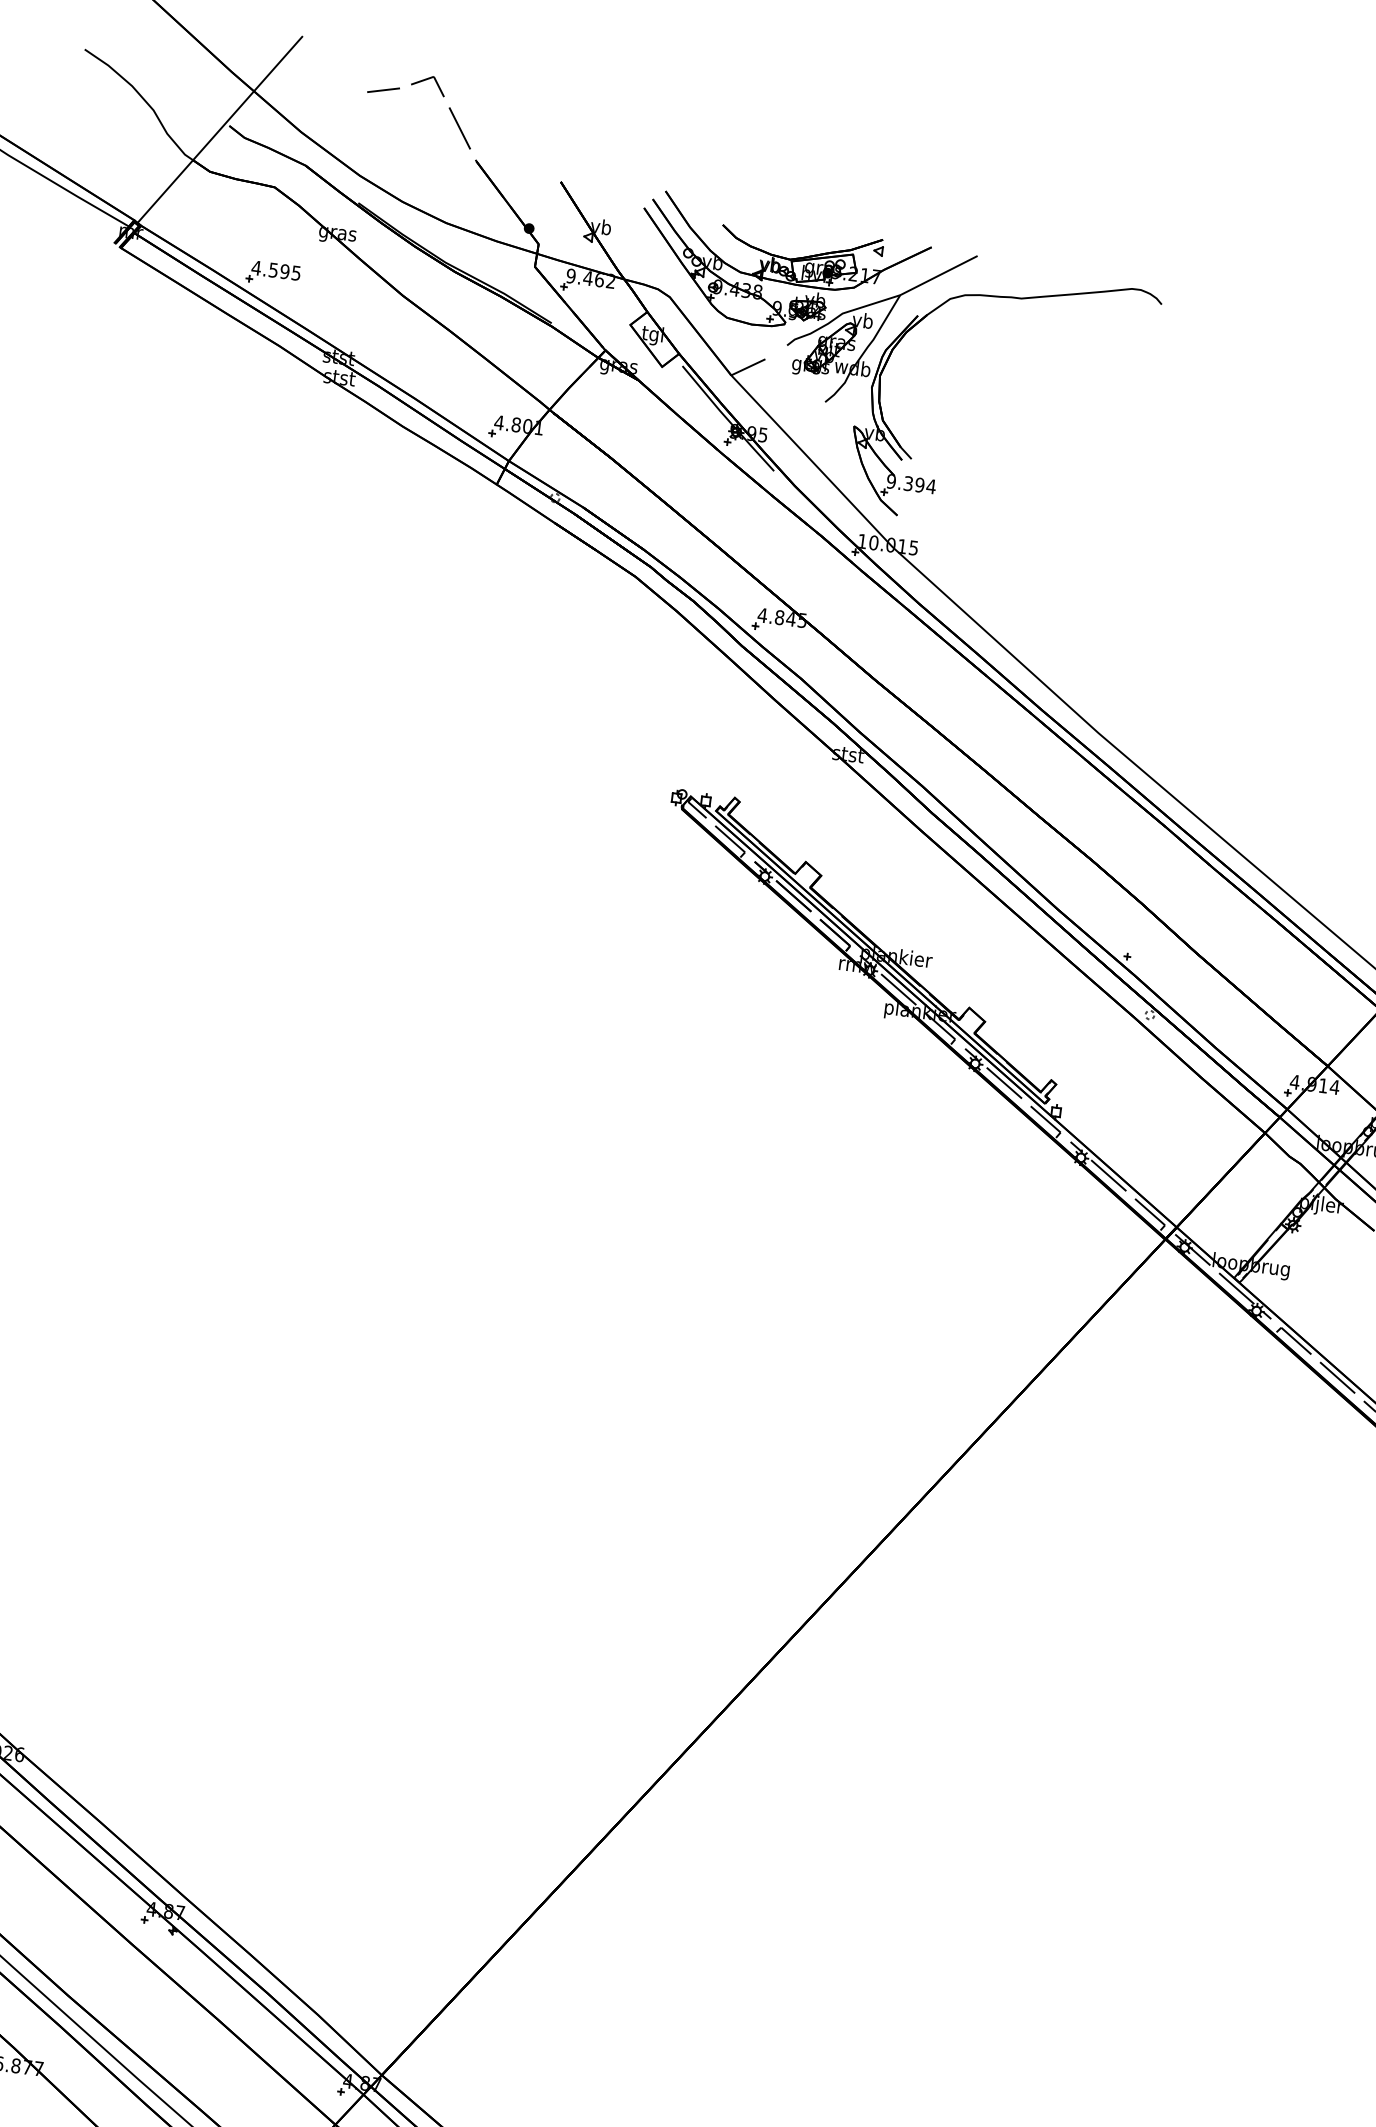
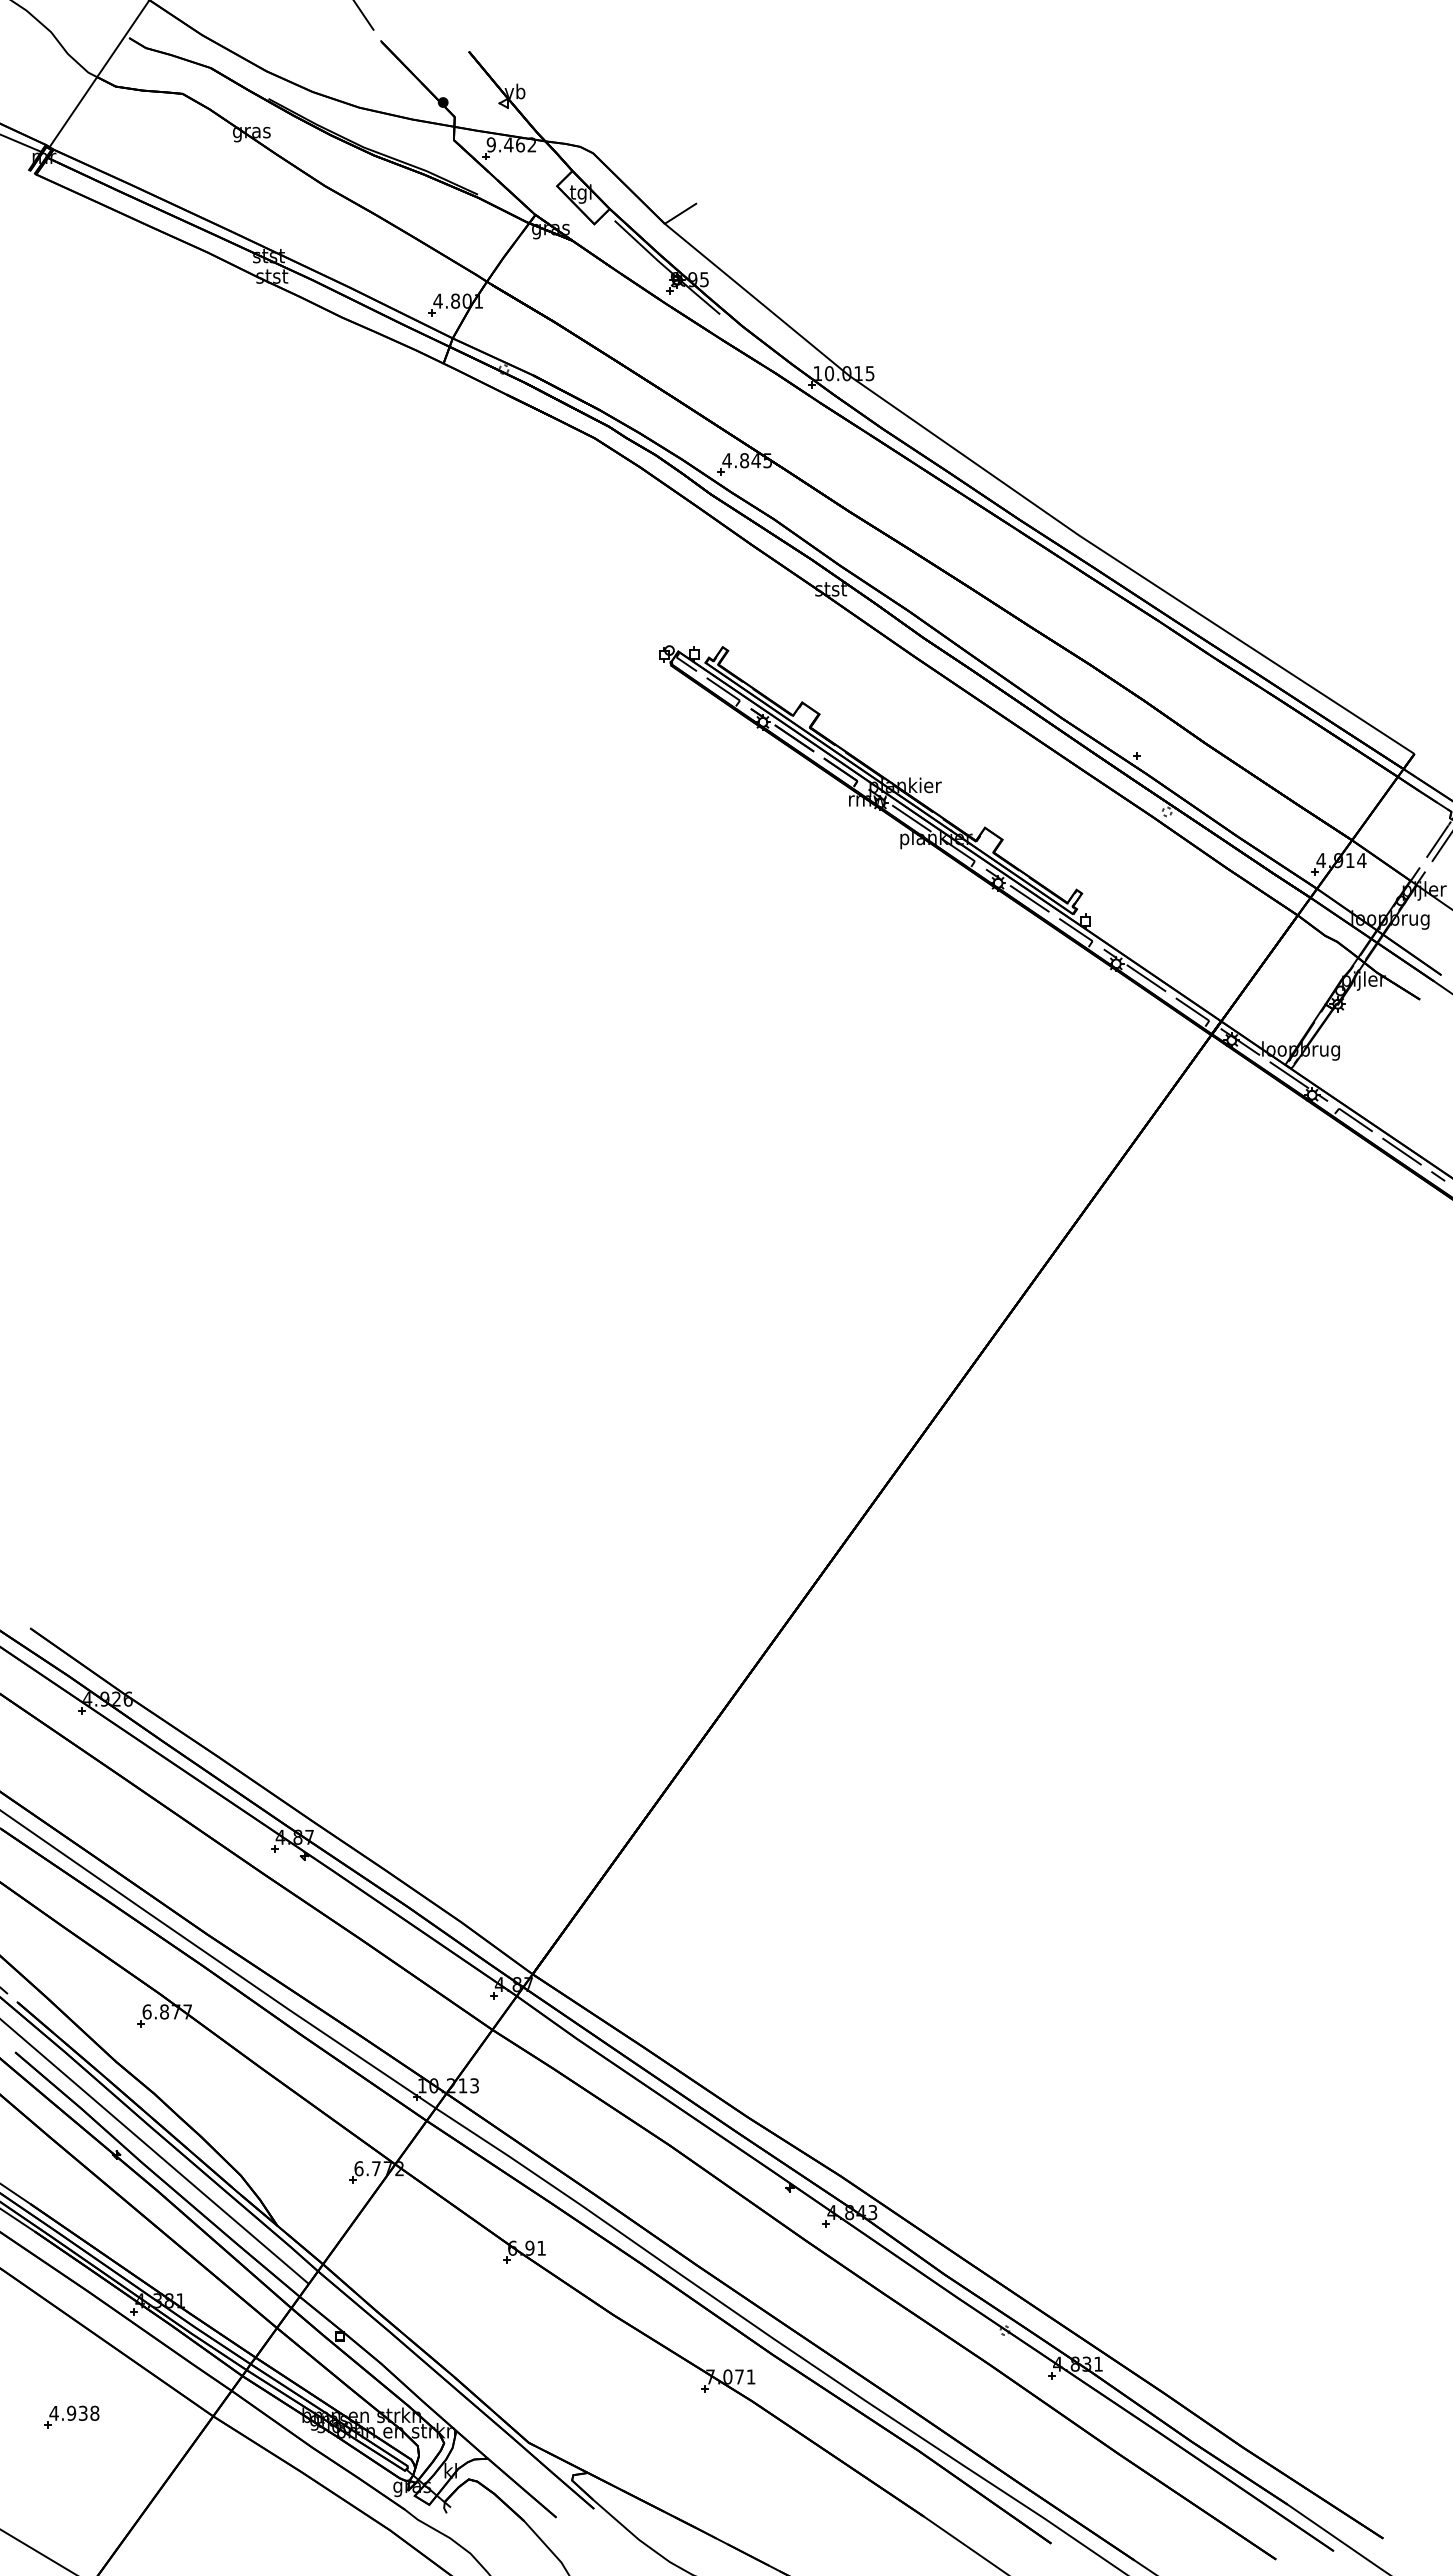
part: (273, 273) -> (192, 180), removed
part: (888, 367) -> (821, 195), removed

